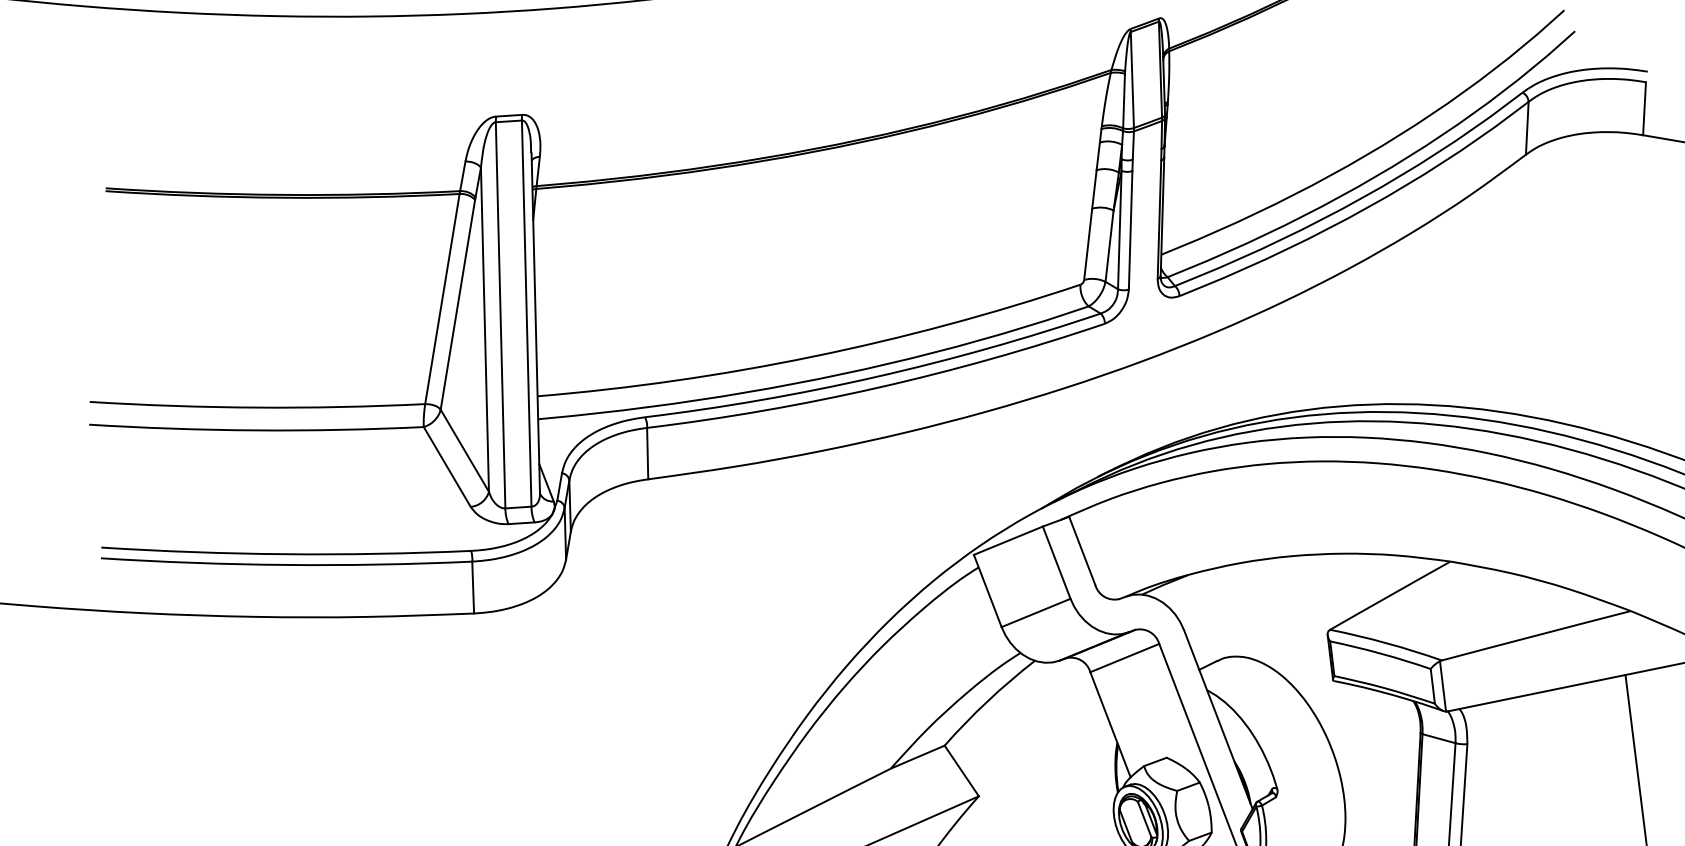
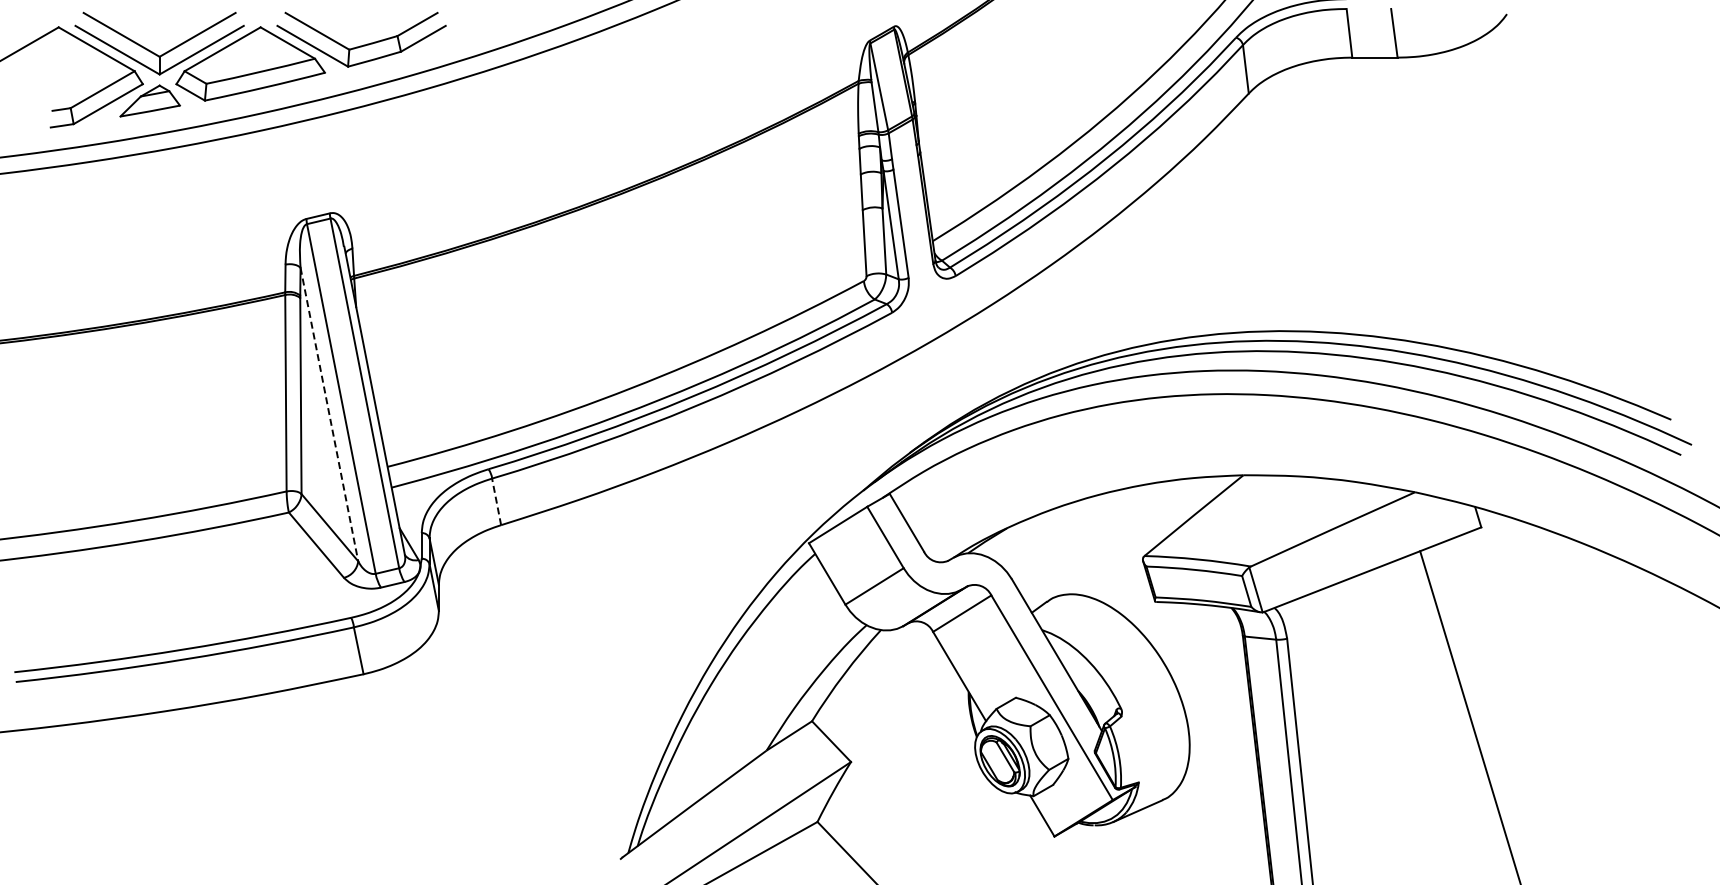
line: (485, 329) -> (329, 414), solid -> dashed
line: (647, 453) -> (496, 501), solid -> dashed

